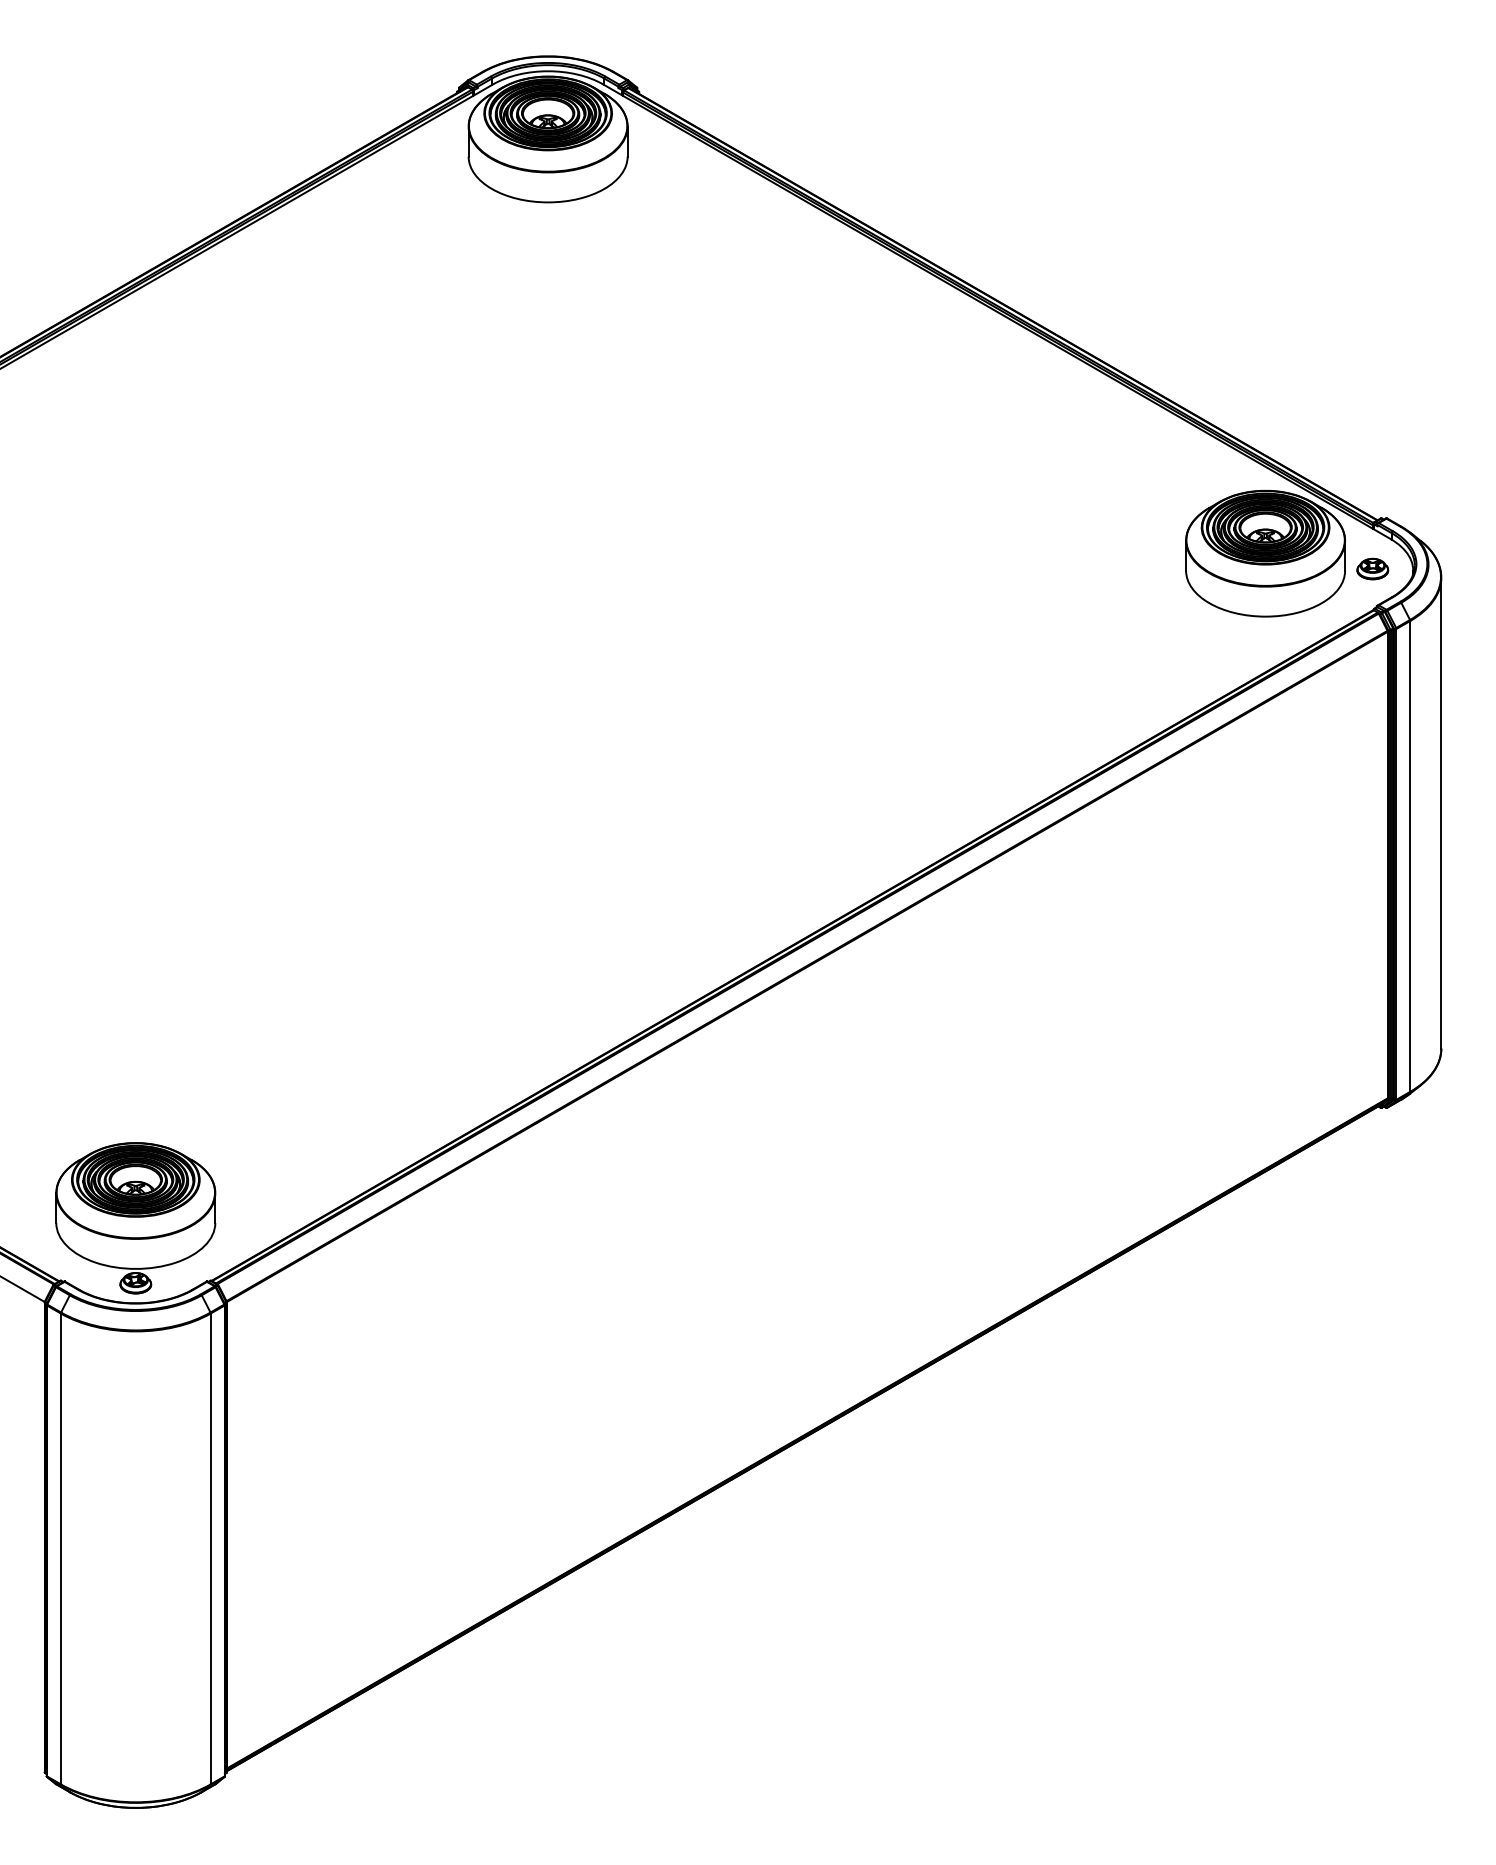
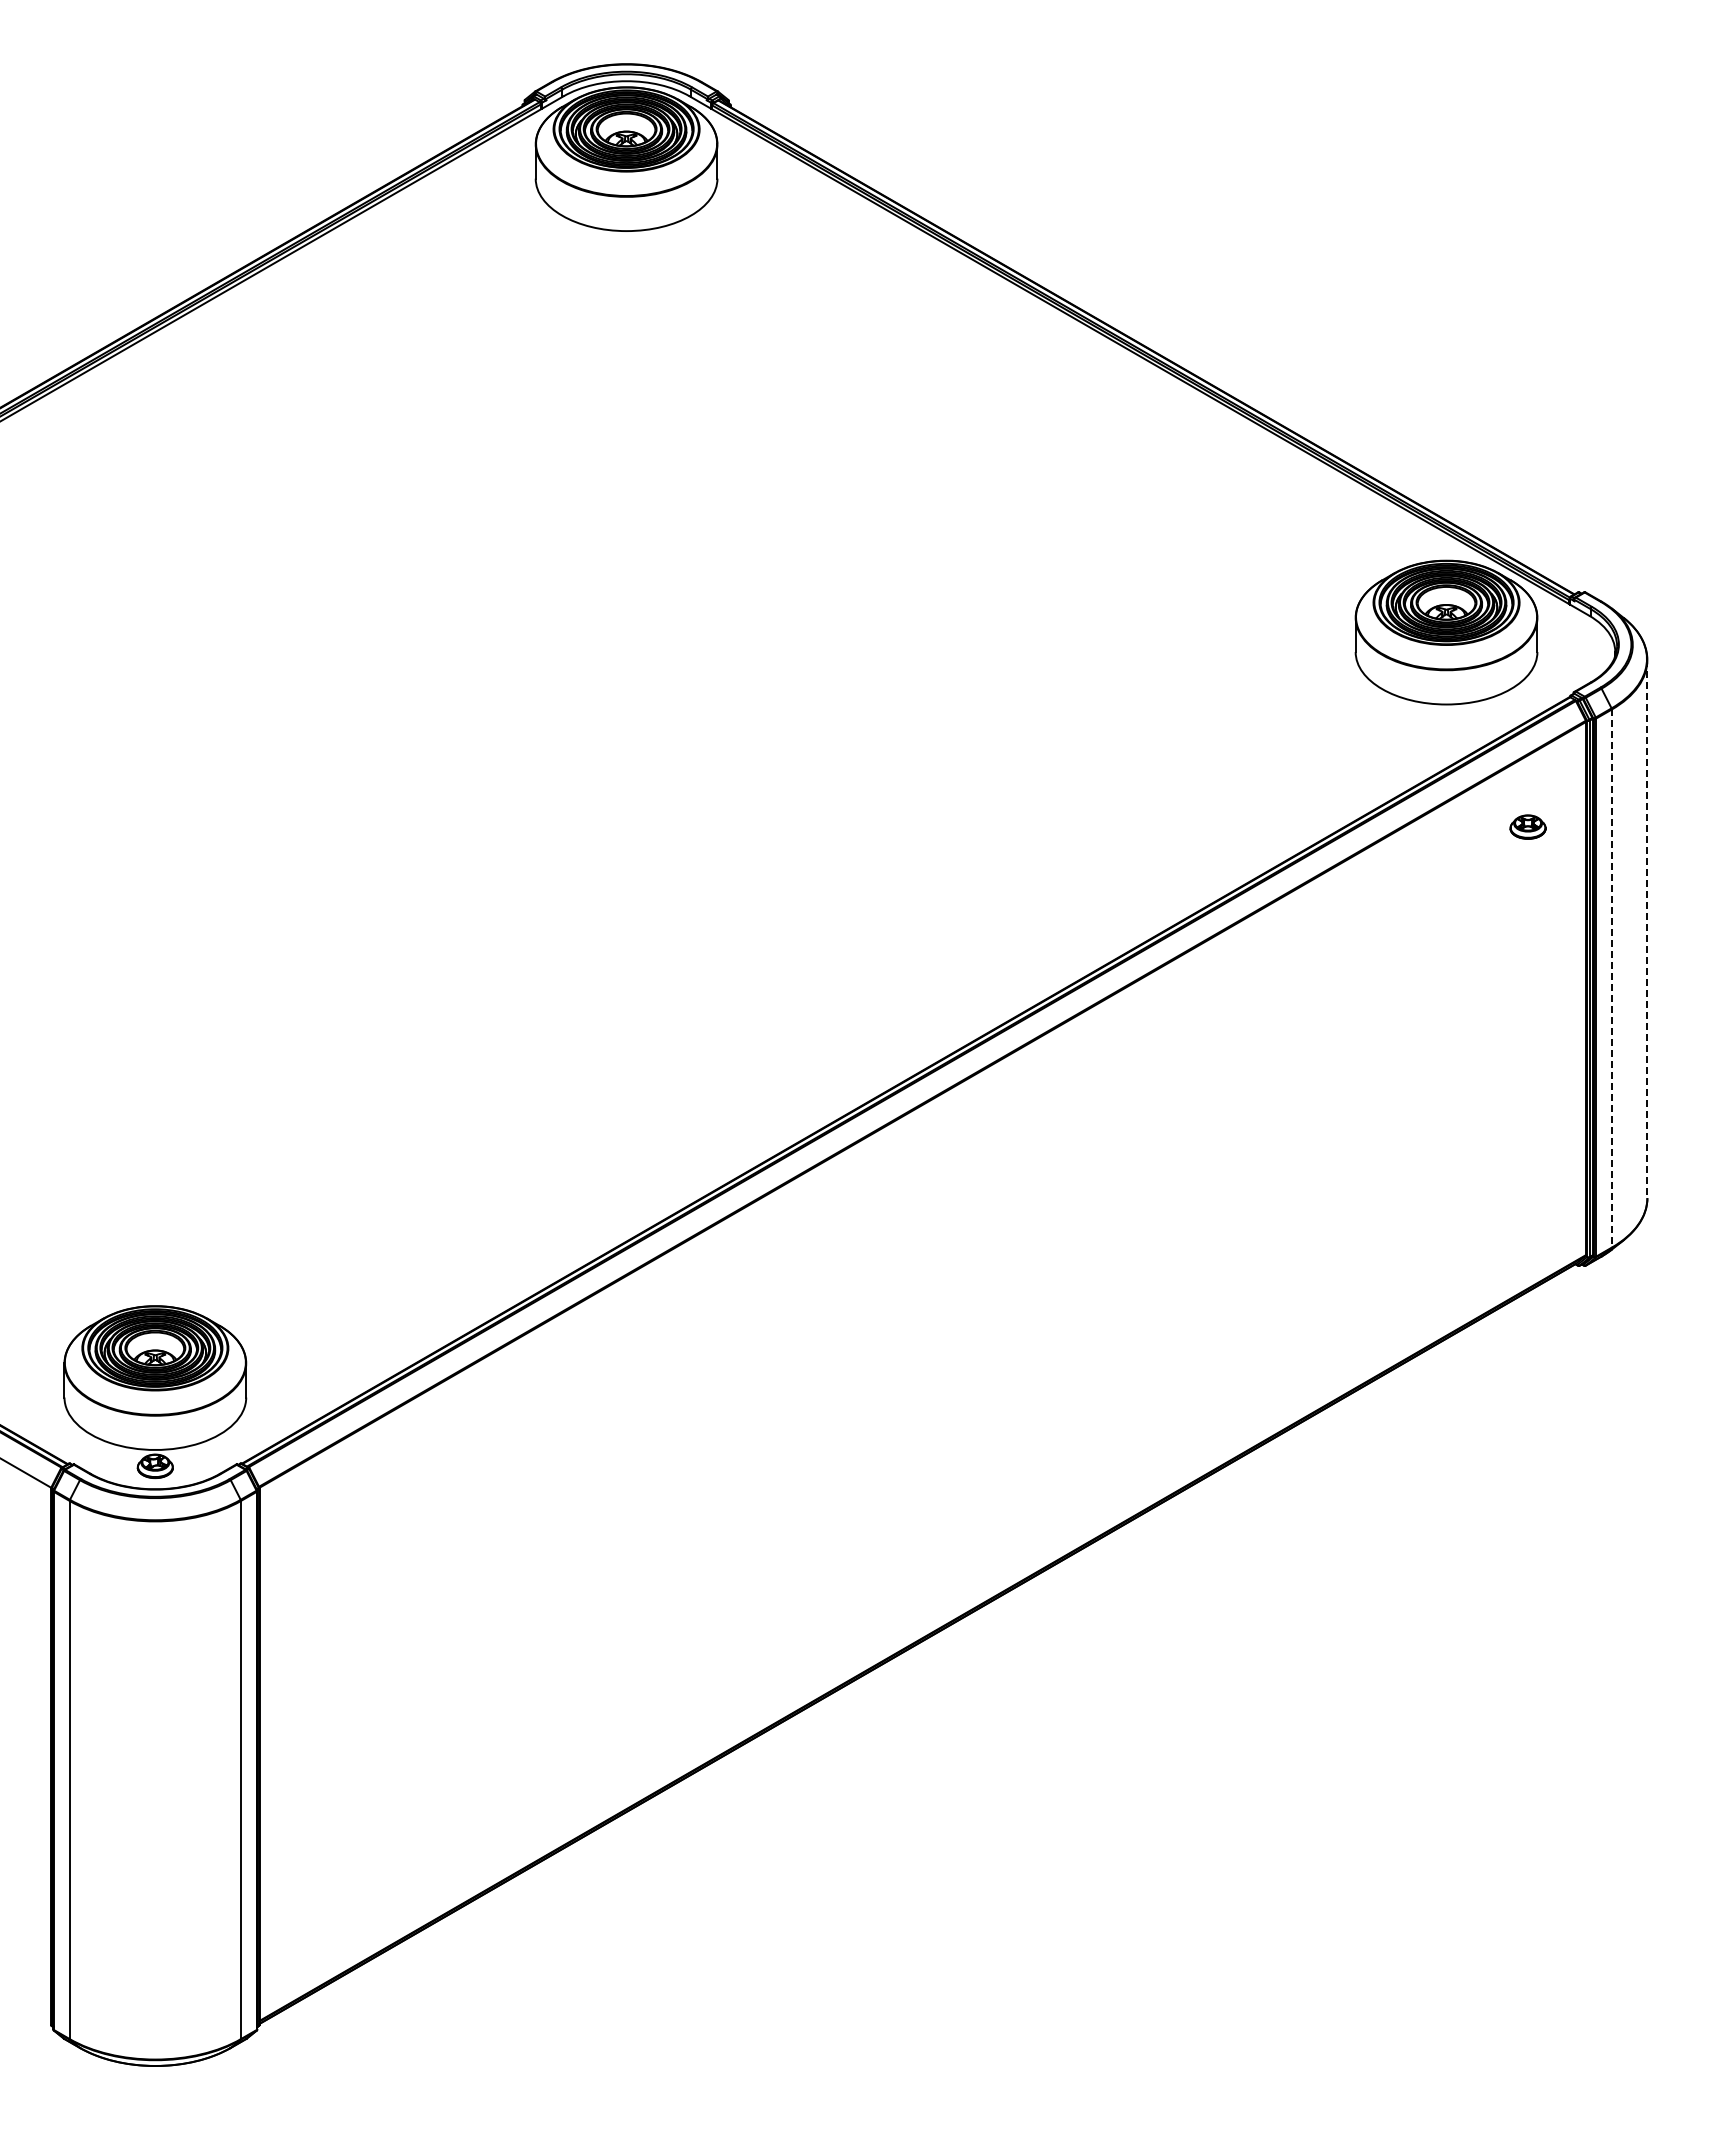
part: (1372, 568) -> (1527, 826), moved
line: (1441, 813) -> (1647, 929), solid -> dashed
line: (1409, 857) -> (1611, 979), solid -> dashed

